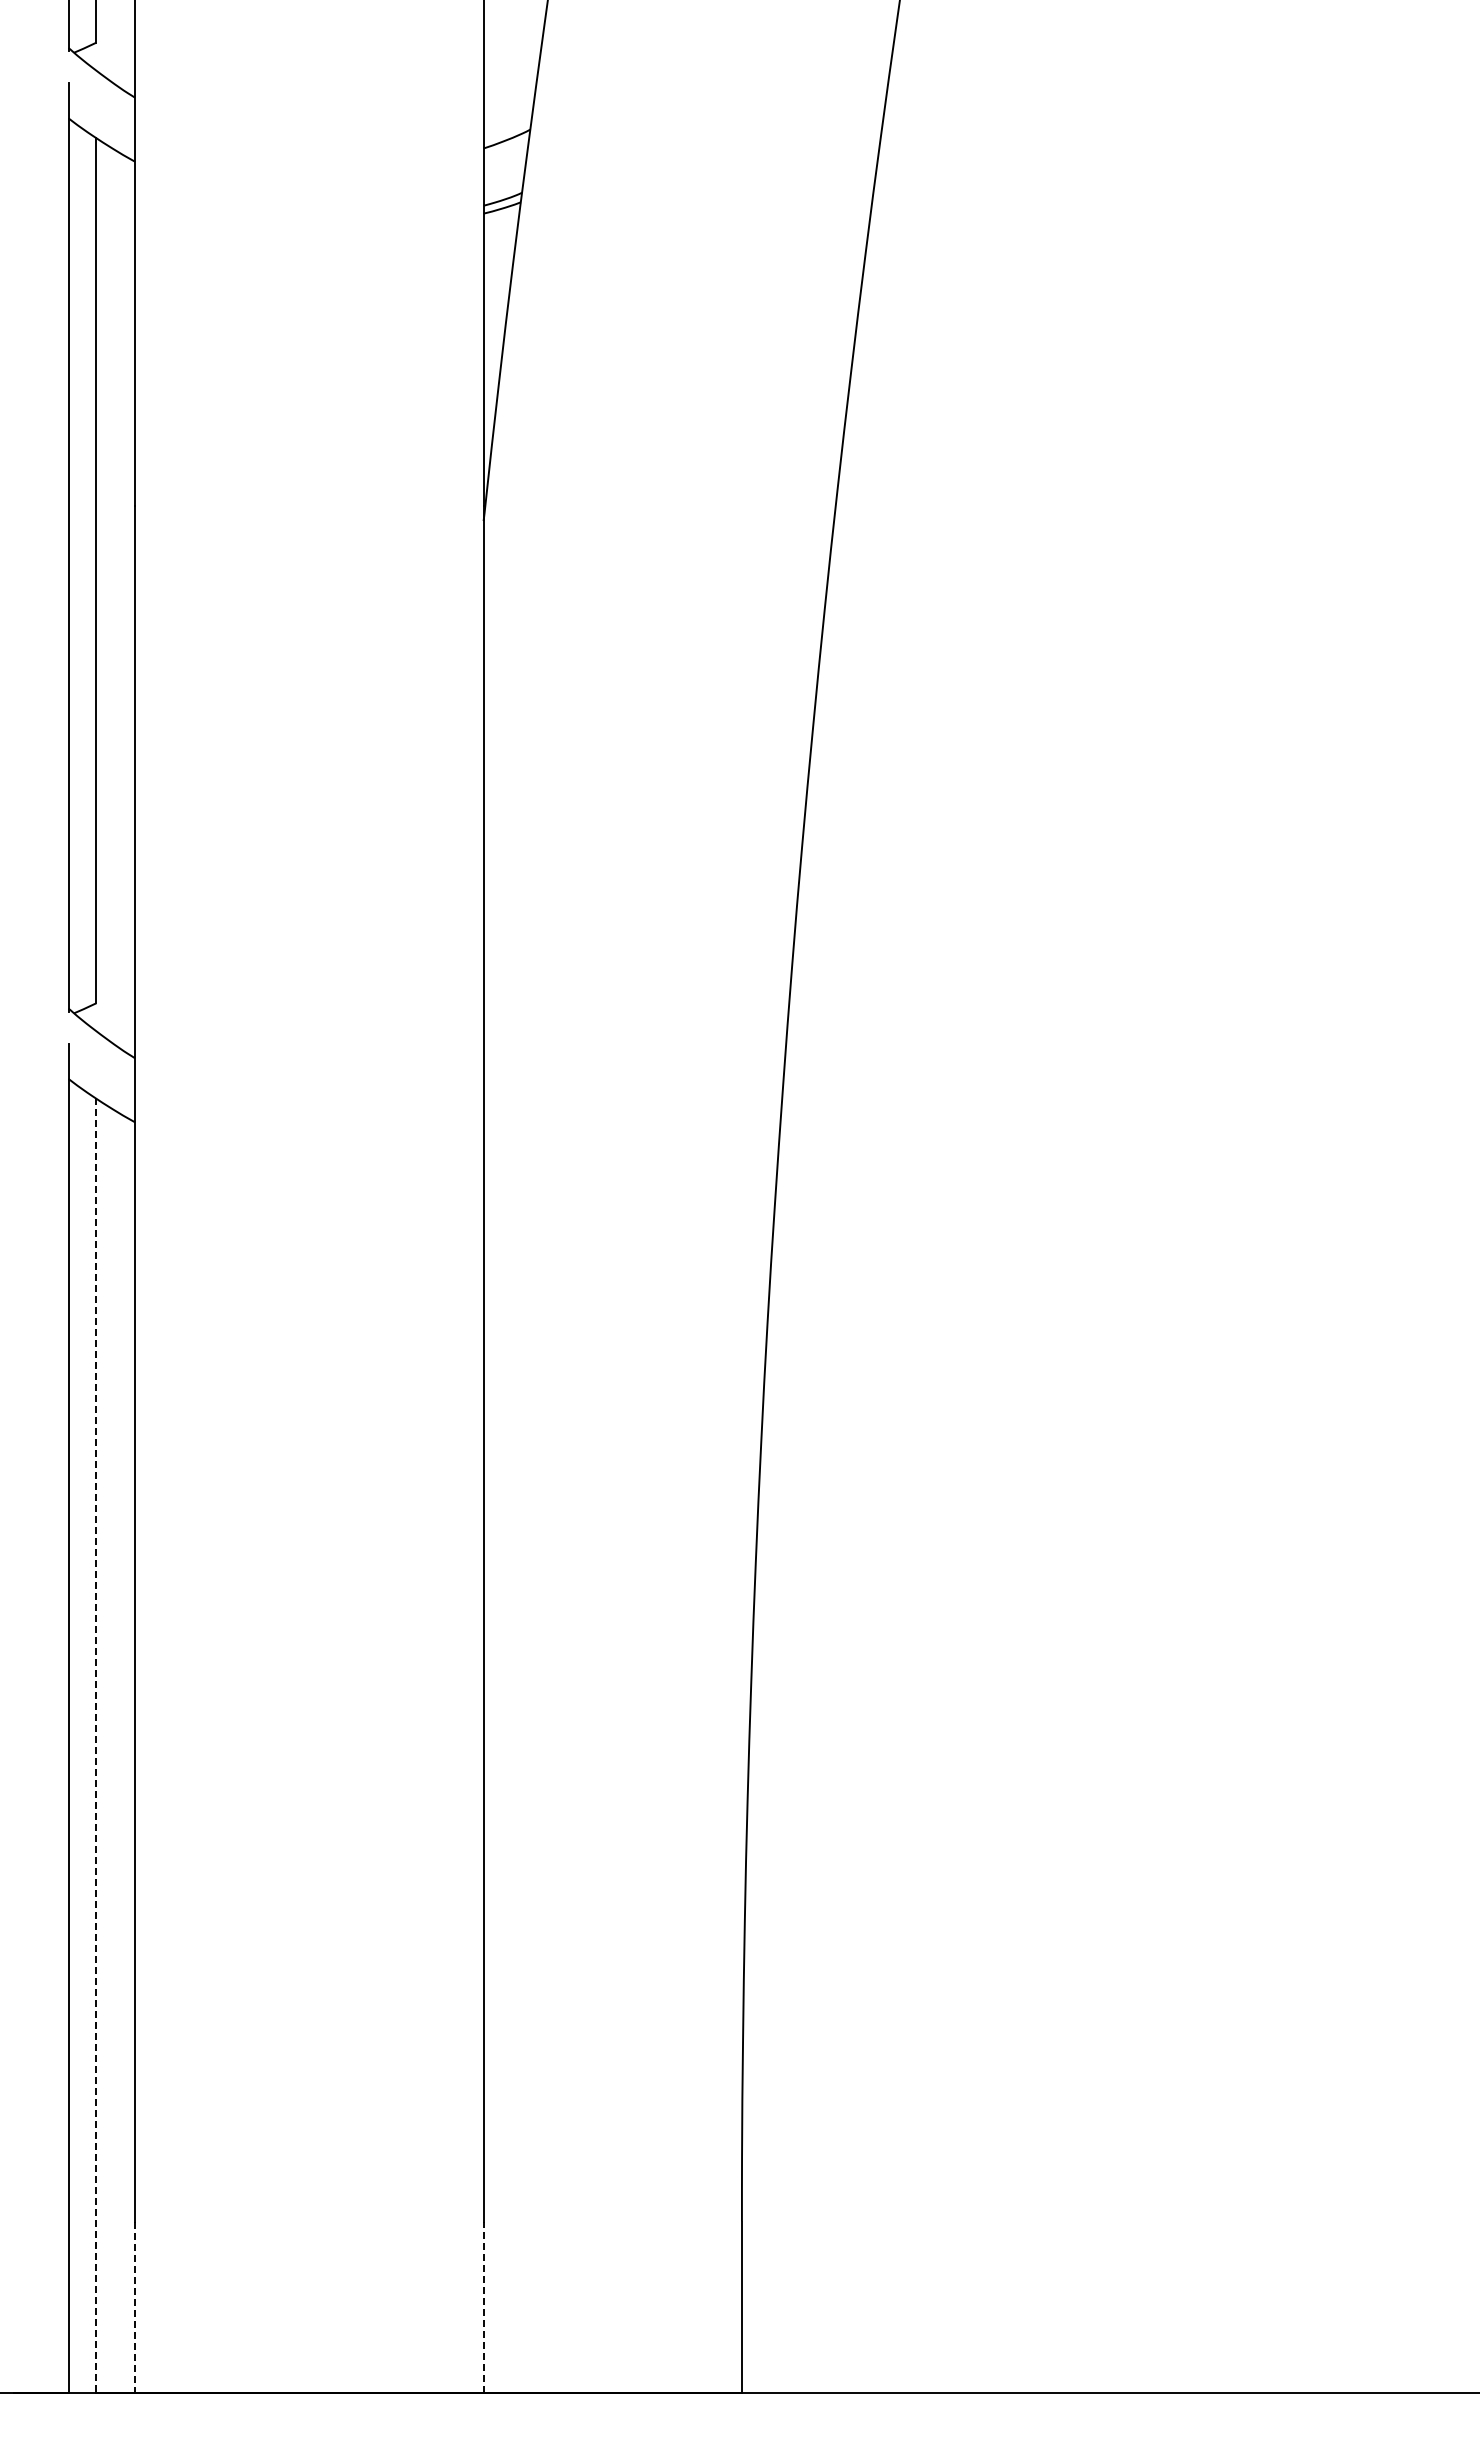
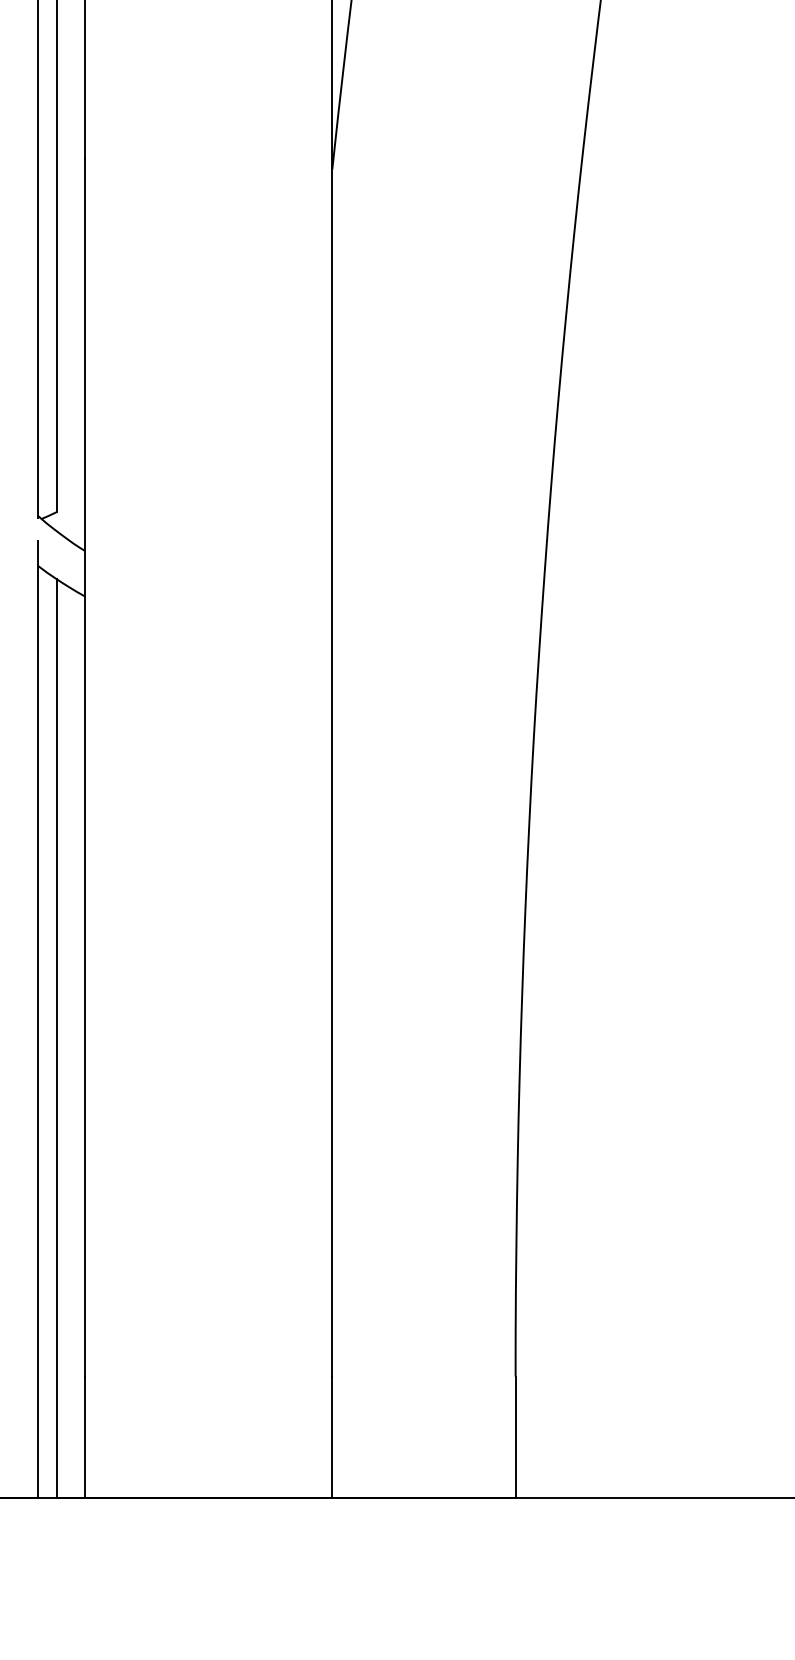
line: (96, 1746) -> (57, 1039), dashed -> solid
line: (135, 2307) -> (85, 1437), dashed -> solid
line: (483, 2307) -> (332, 1437), dashed -> solid

